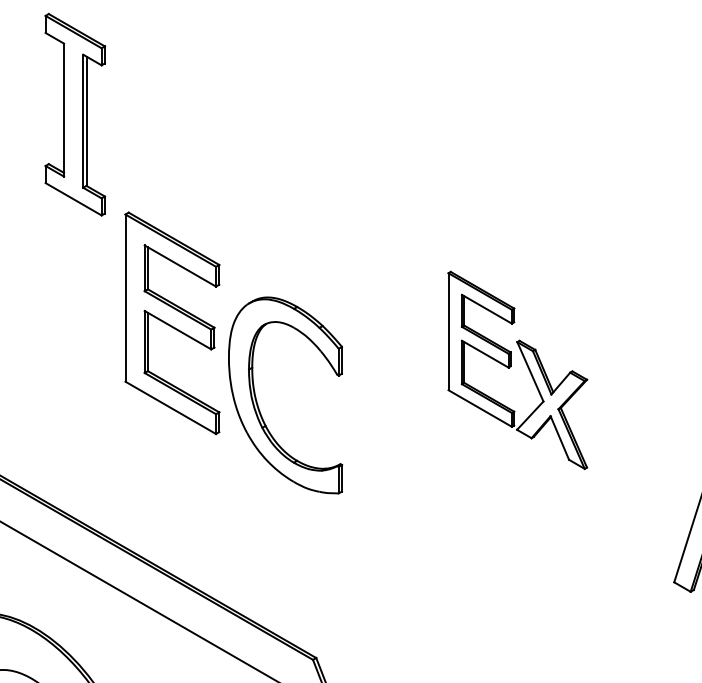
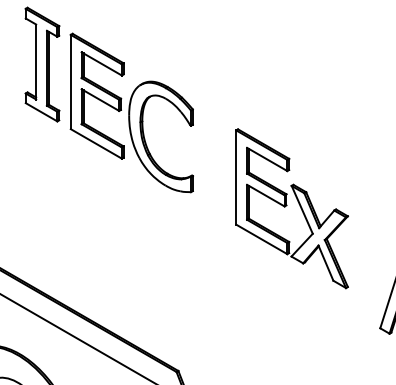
part: (233, 352) -> (131, 112), moved
part: (516, 369) -> (291, 208), size x1.43

